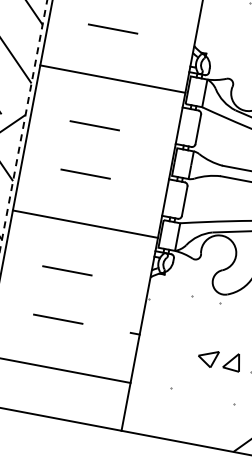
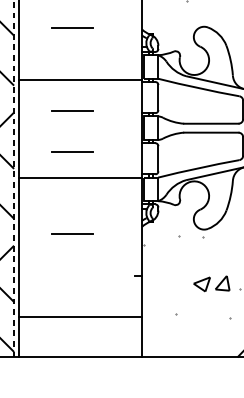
line: (113, 79) -> (80, 79), moved
line: (85, 224) -> (80, 178), moved
line: (58, 319) -> (72, 275), removed

